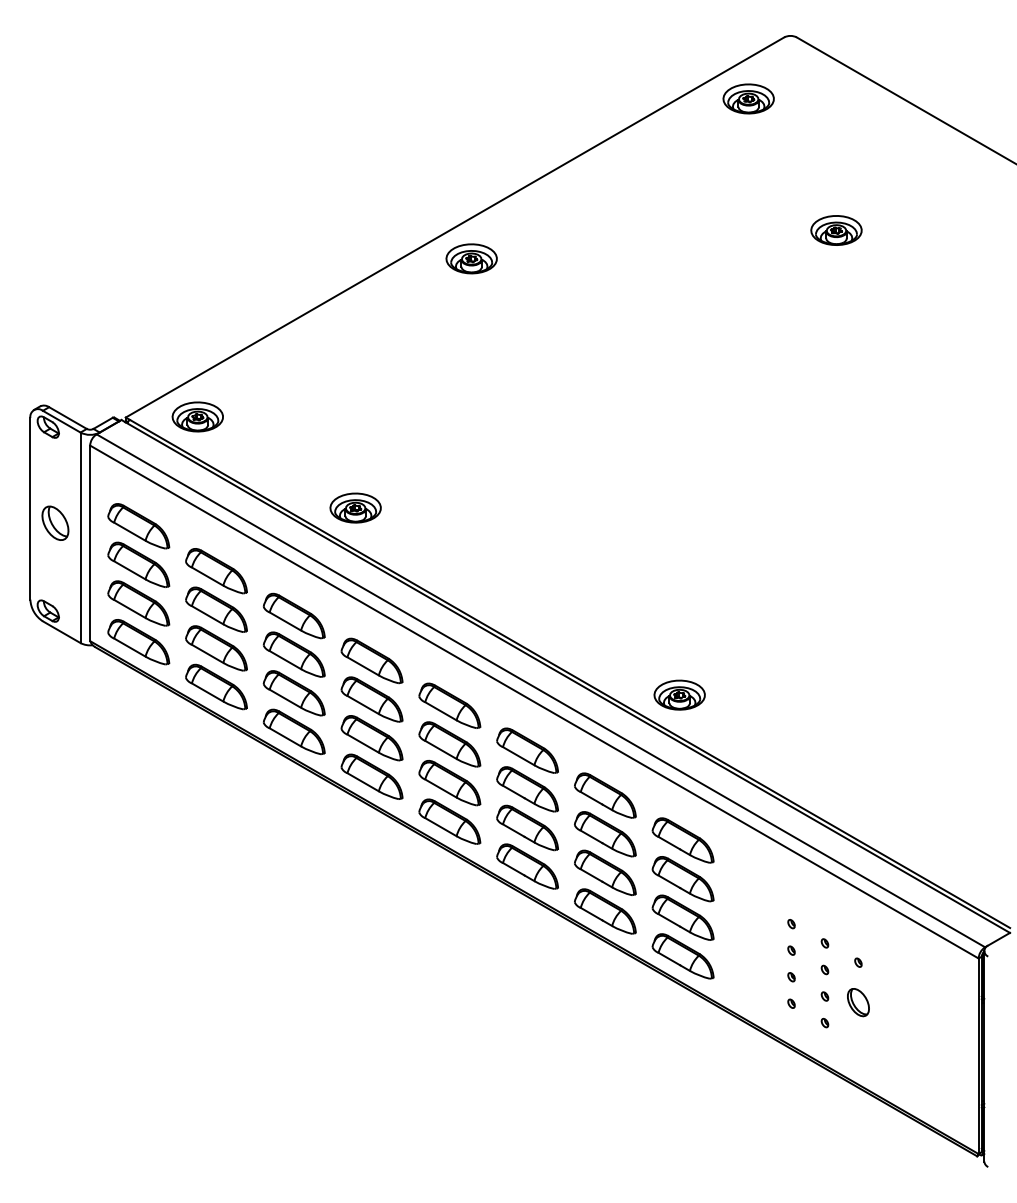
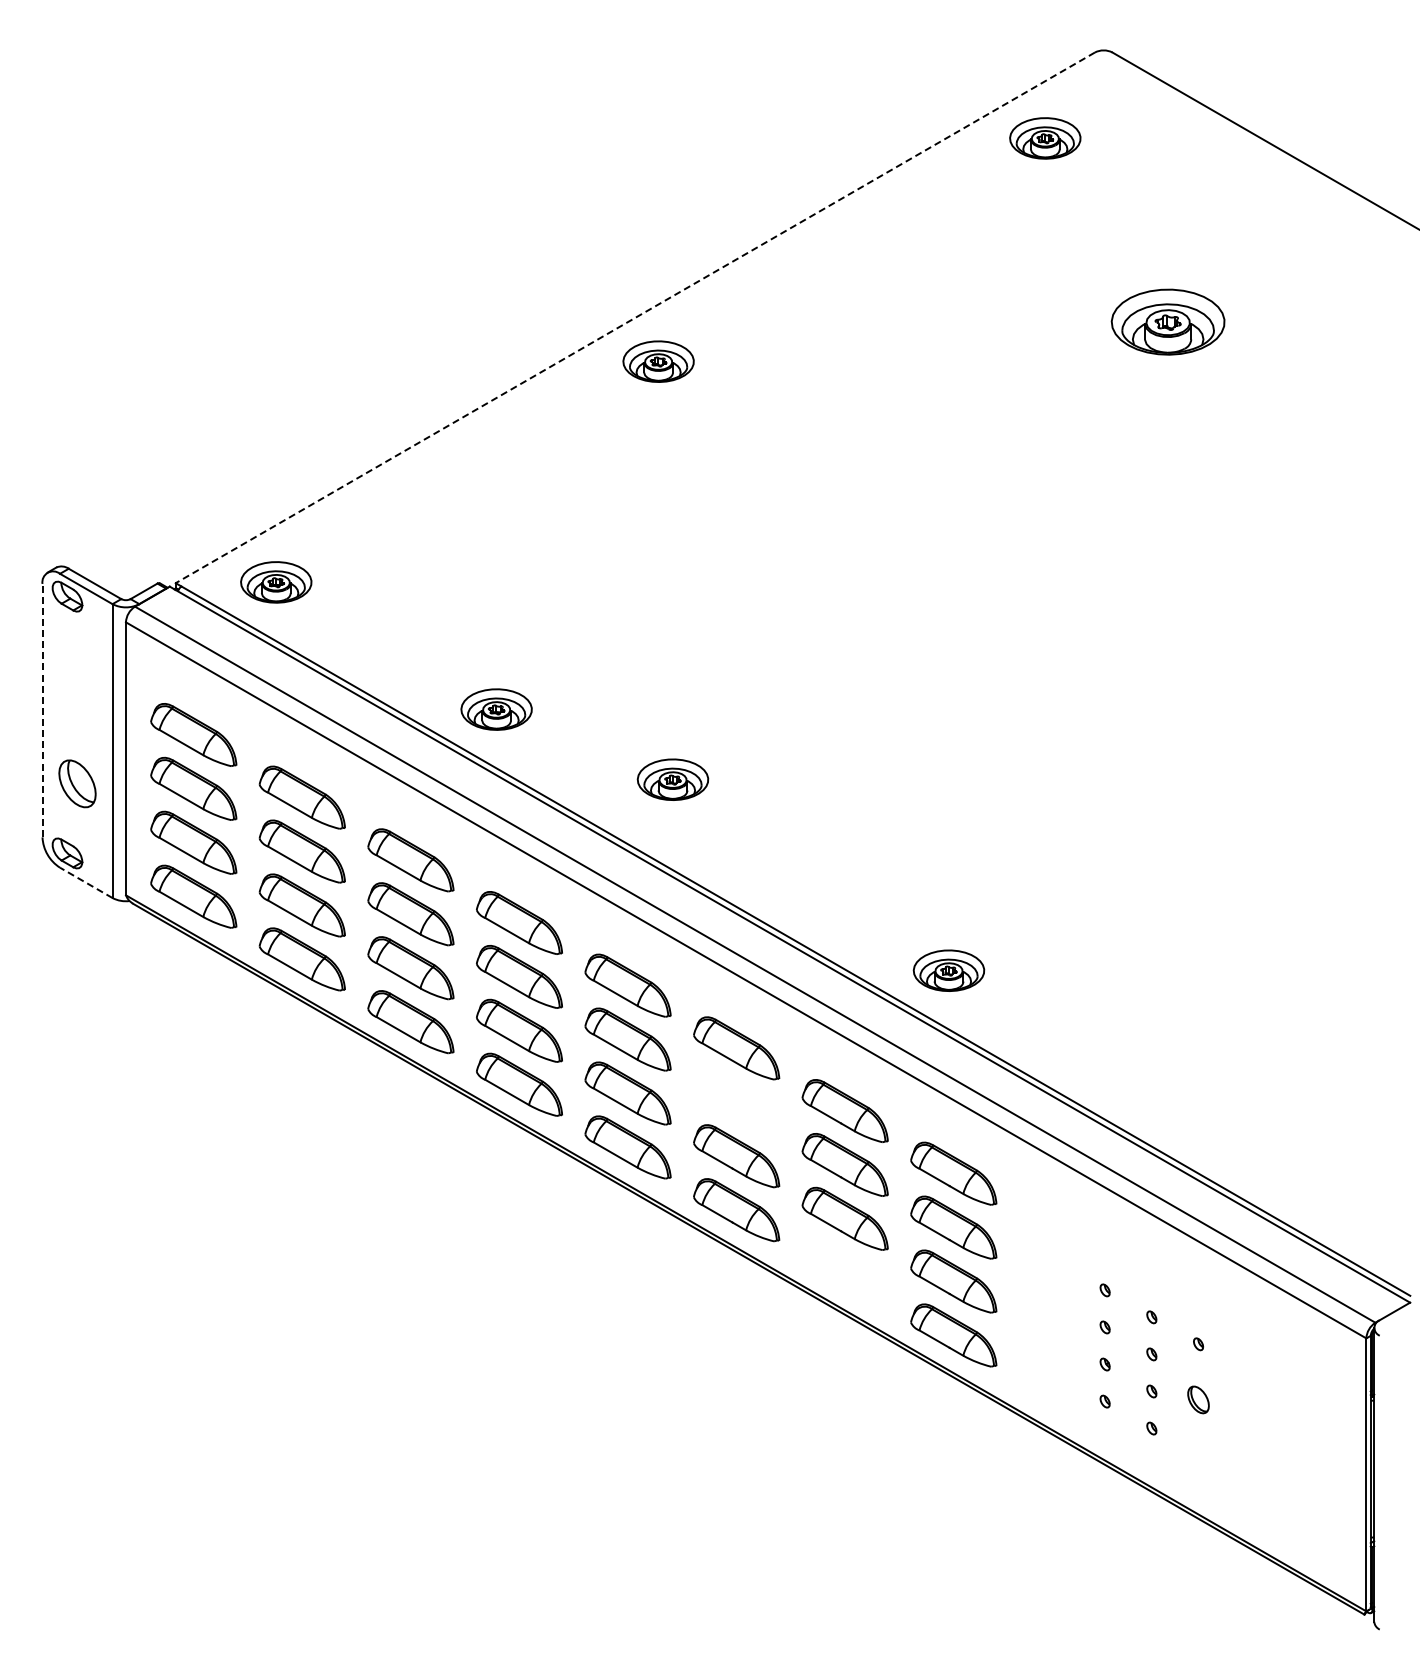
line: (455, 227) -> (635, 317), solid -> dashed
part: (836, 230) -> (1167, 321), size x1.6
line: (30, 508) -> (42, 710), solid -> dashed
part: (55, 523) -> (77, 783), moved
part: (481, 558) -> (672, 779), added
line: (61, 631) -> (85, 882), solid -> dashed
part: (527, 789) -> (736, 1102), removed
part: (604, 911) -> (844, 1272), removed
part: (858, 1002) -> (1198, 1399), size x0.7

